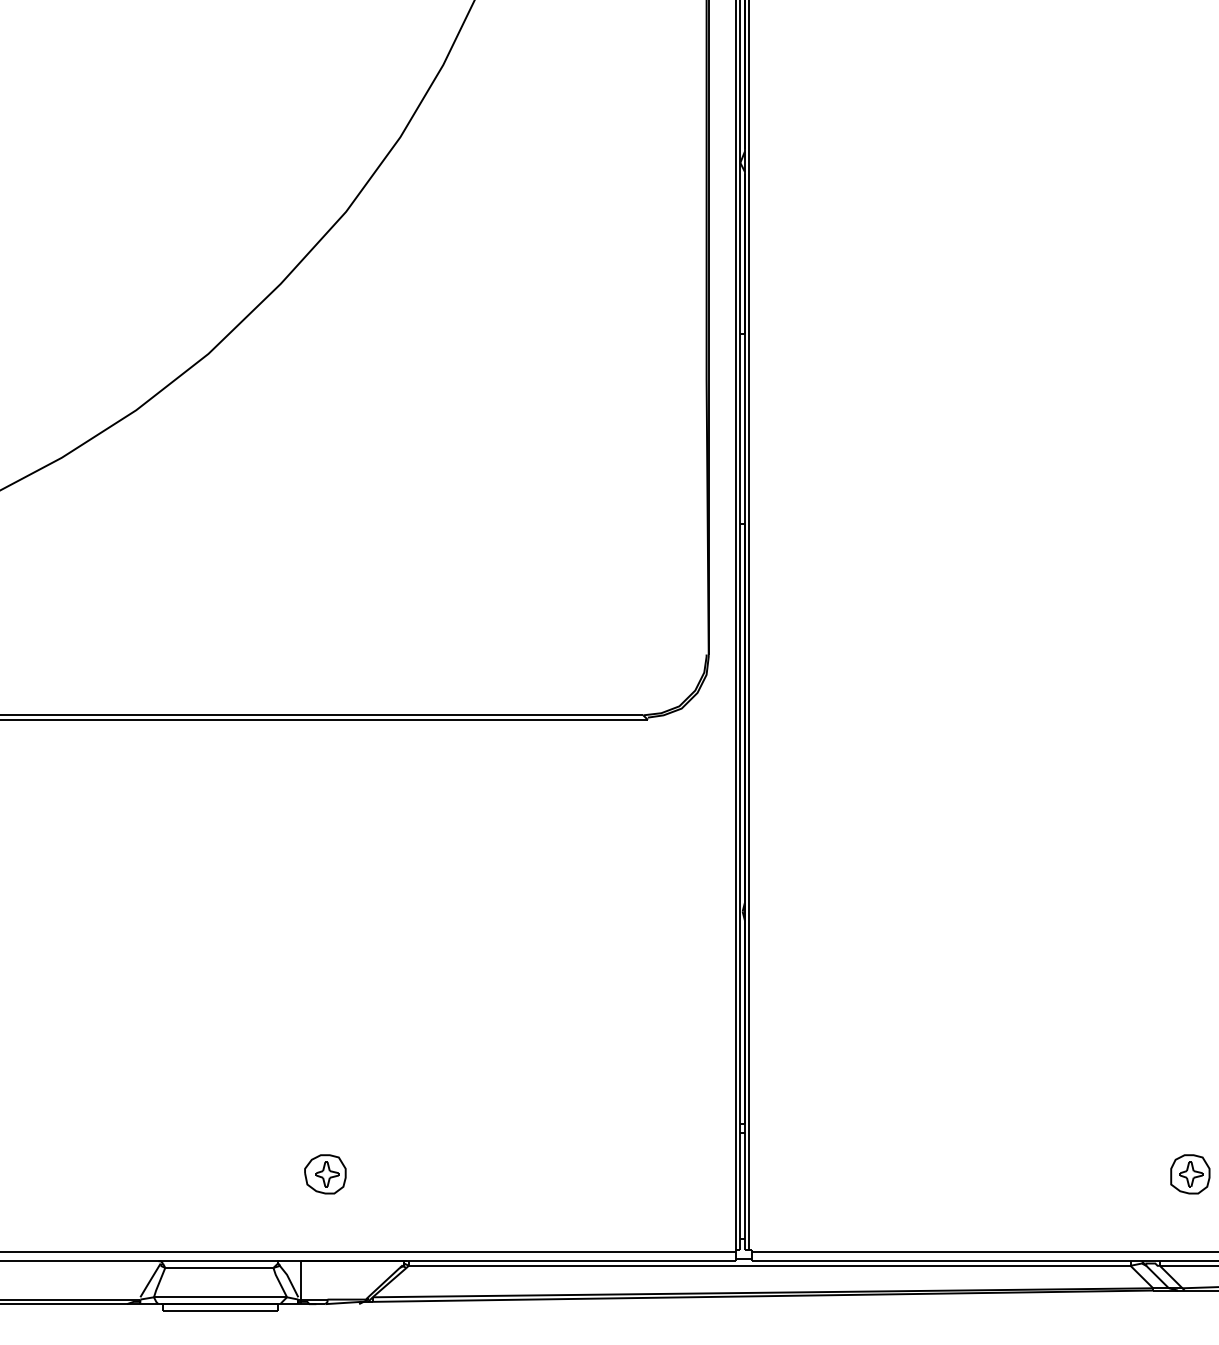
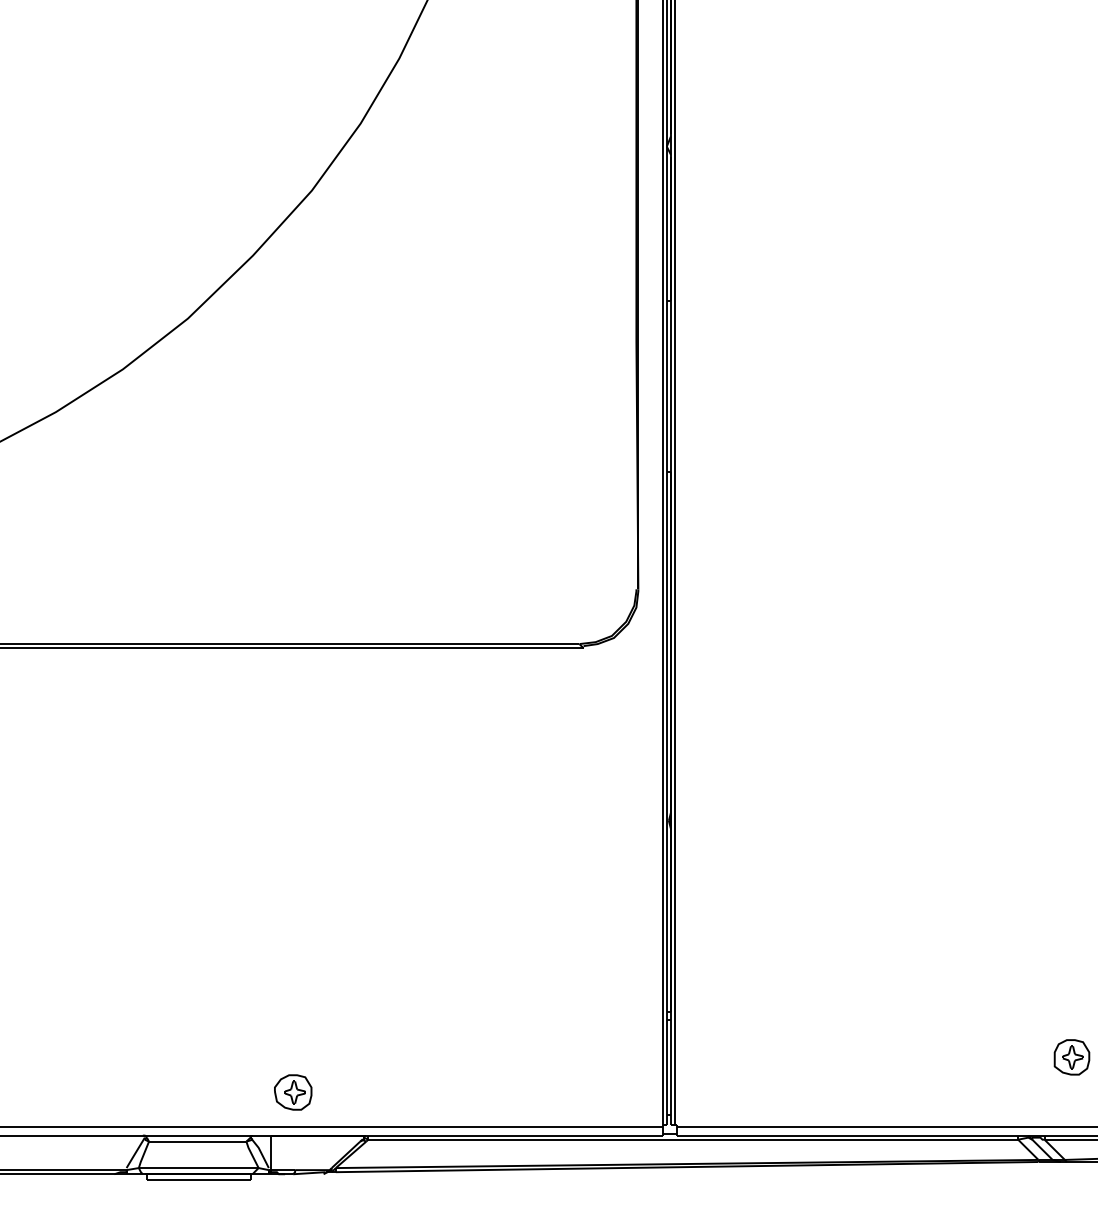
part: (325, 1174) -> (293, 1092), moved

